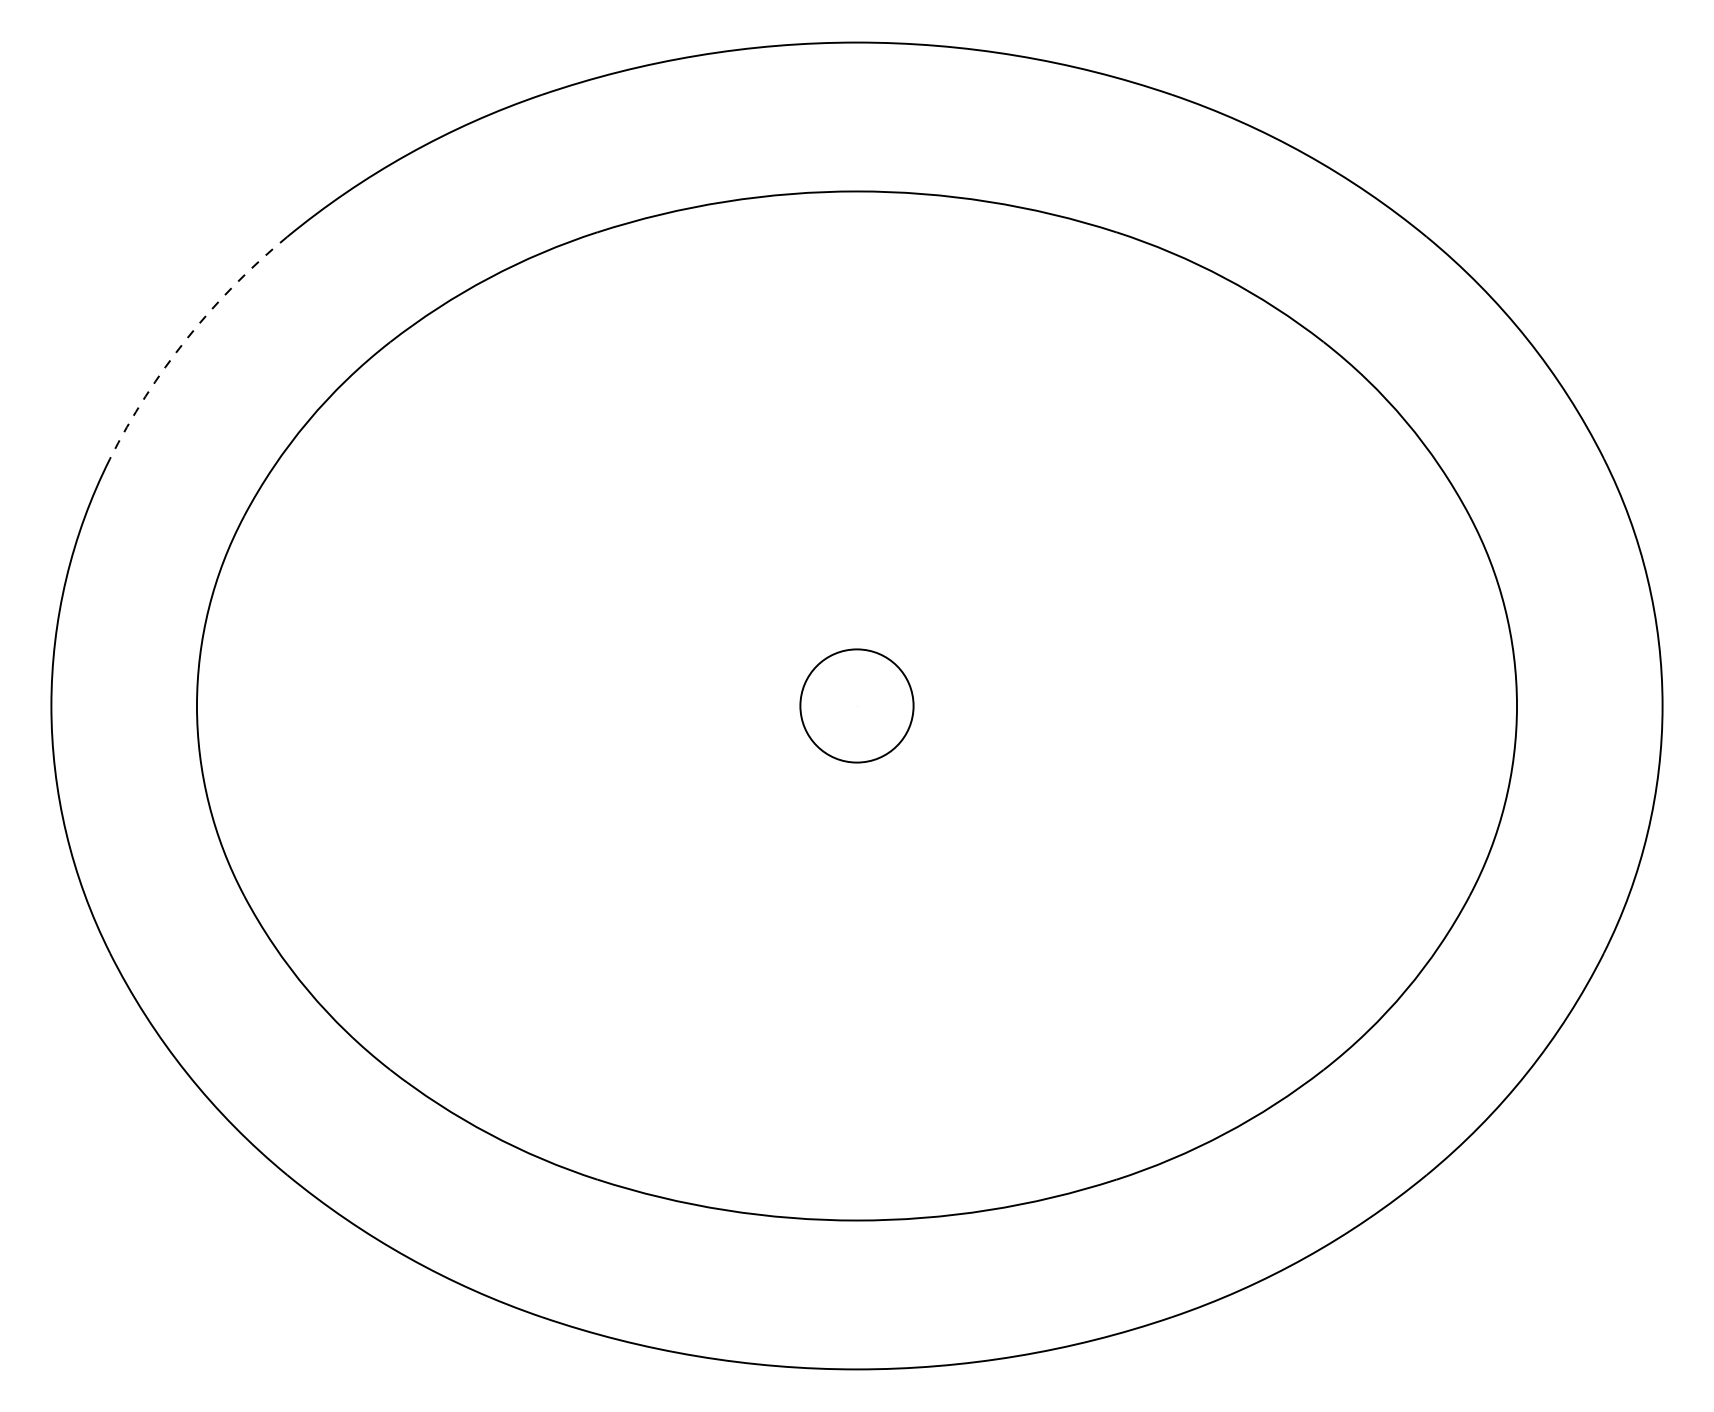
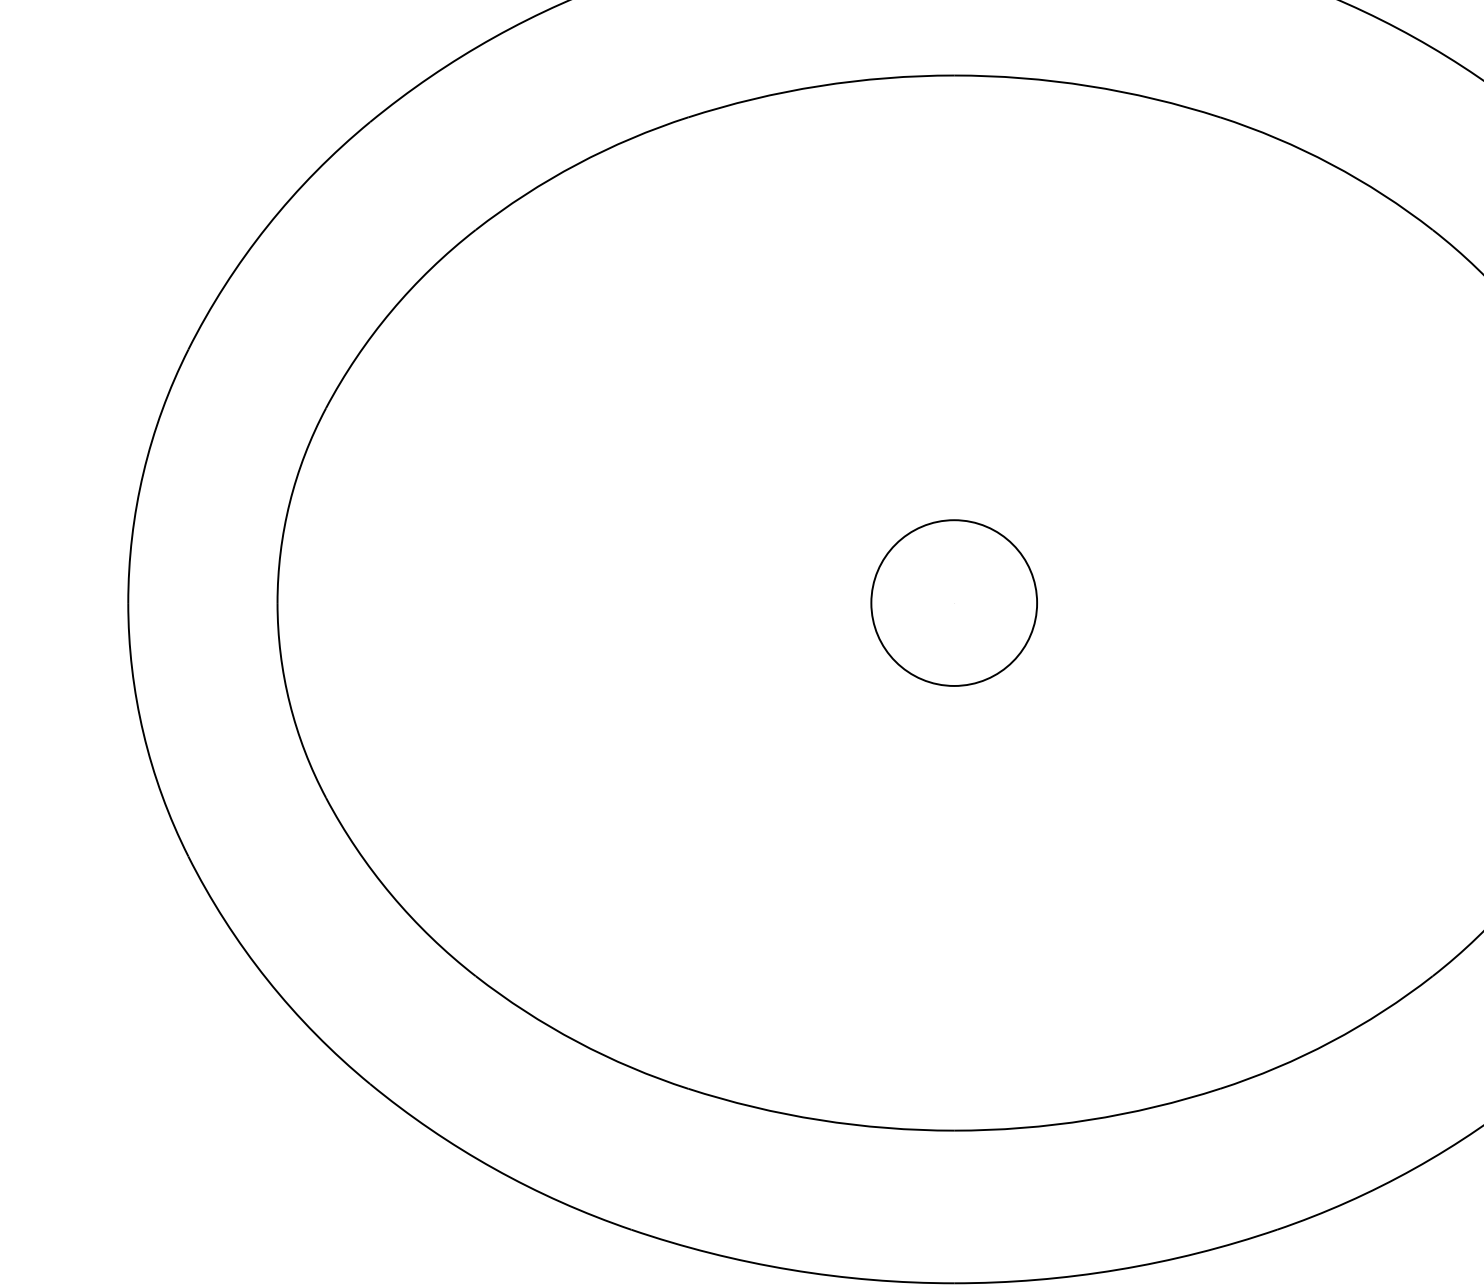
arc: (187, 338) -> (267, 226), dashed -> solid
circle: (856, 705) -> (953, 602), size x1.43

